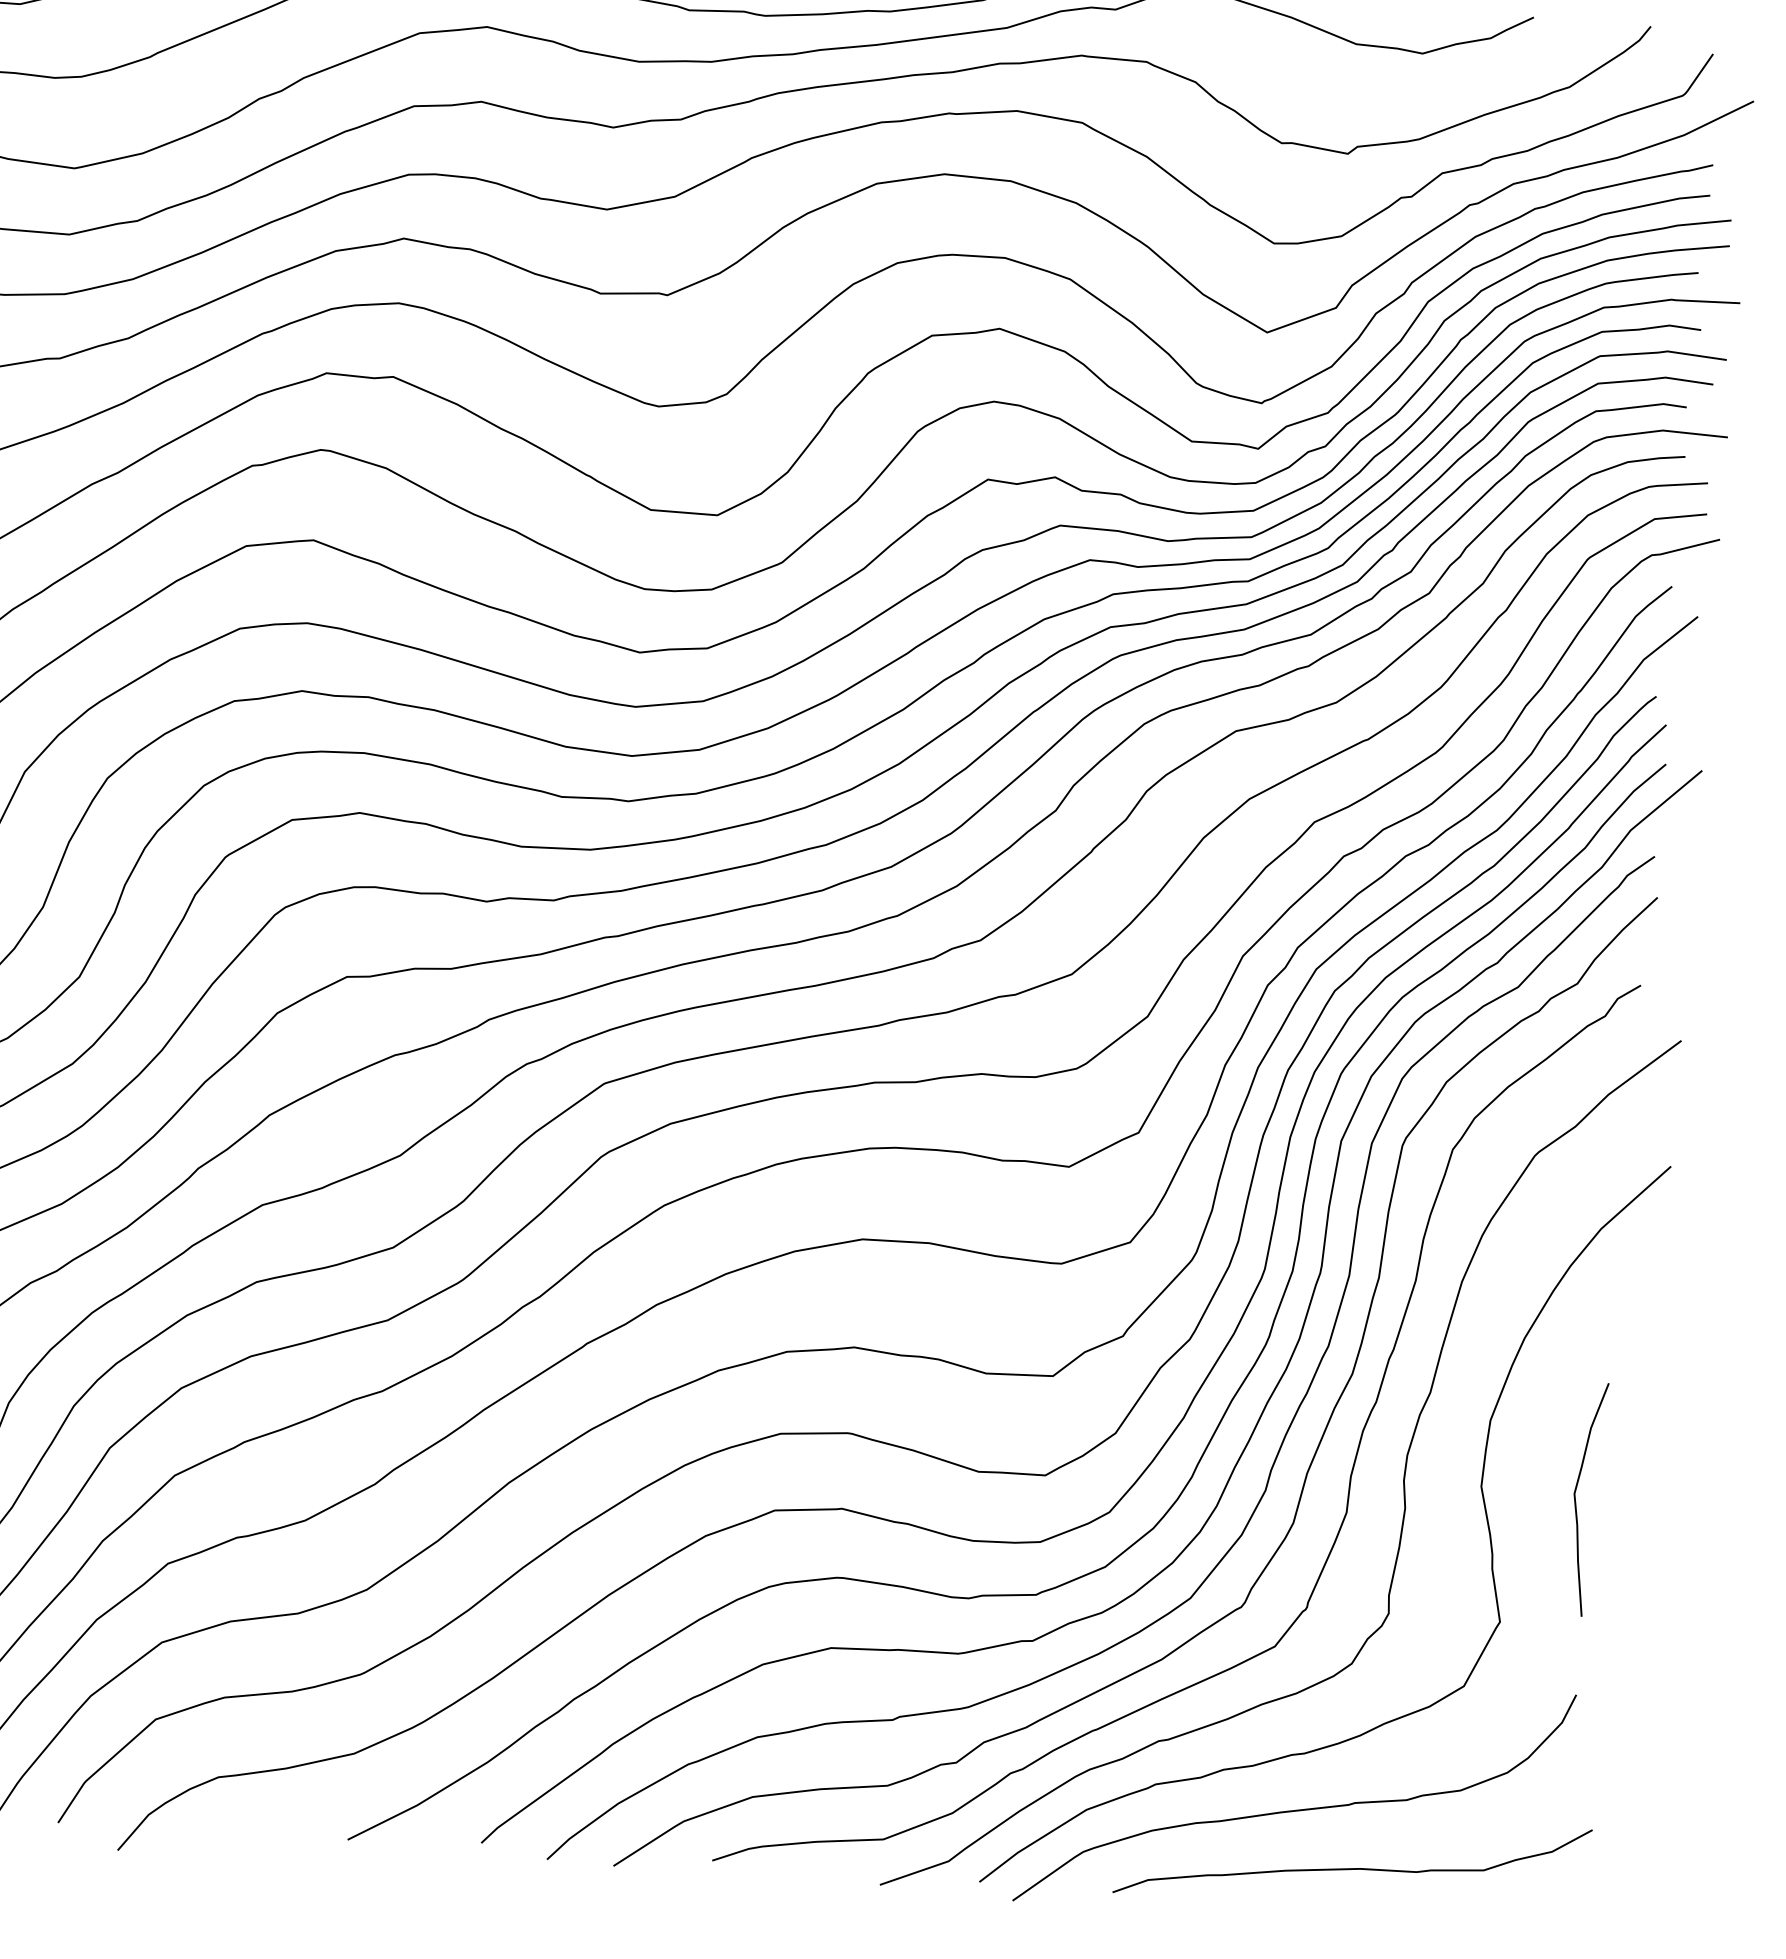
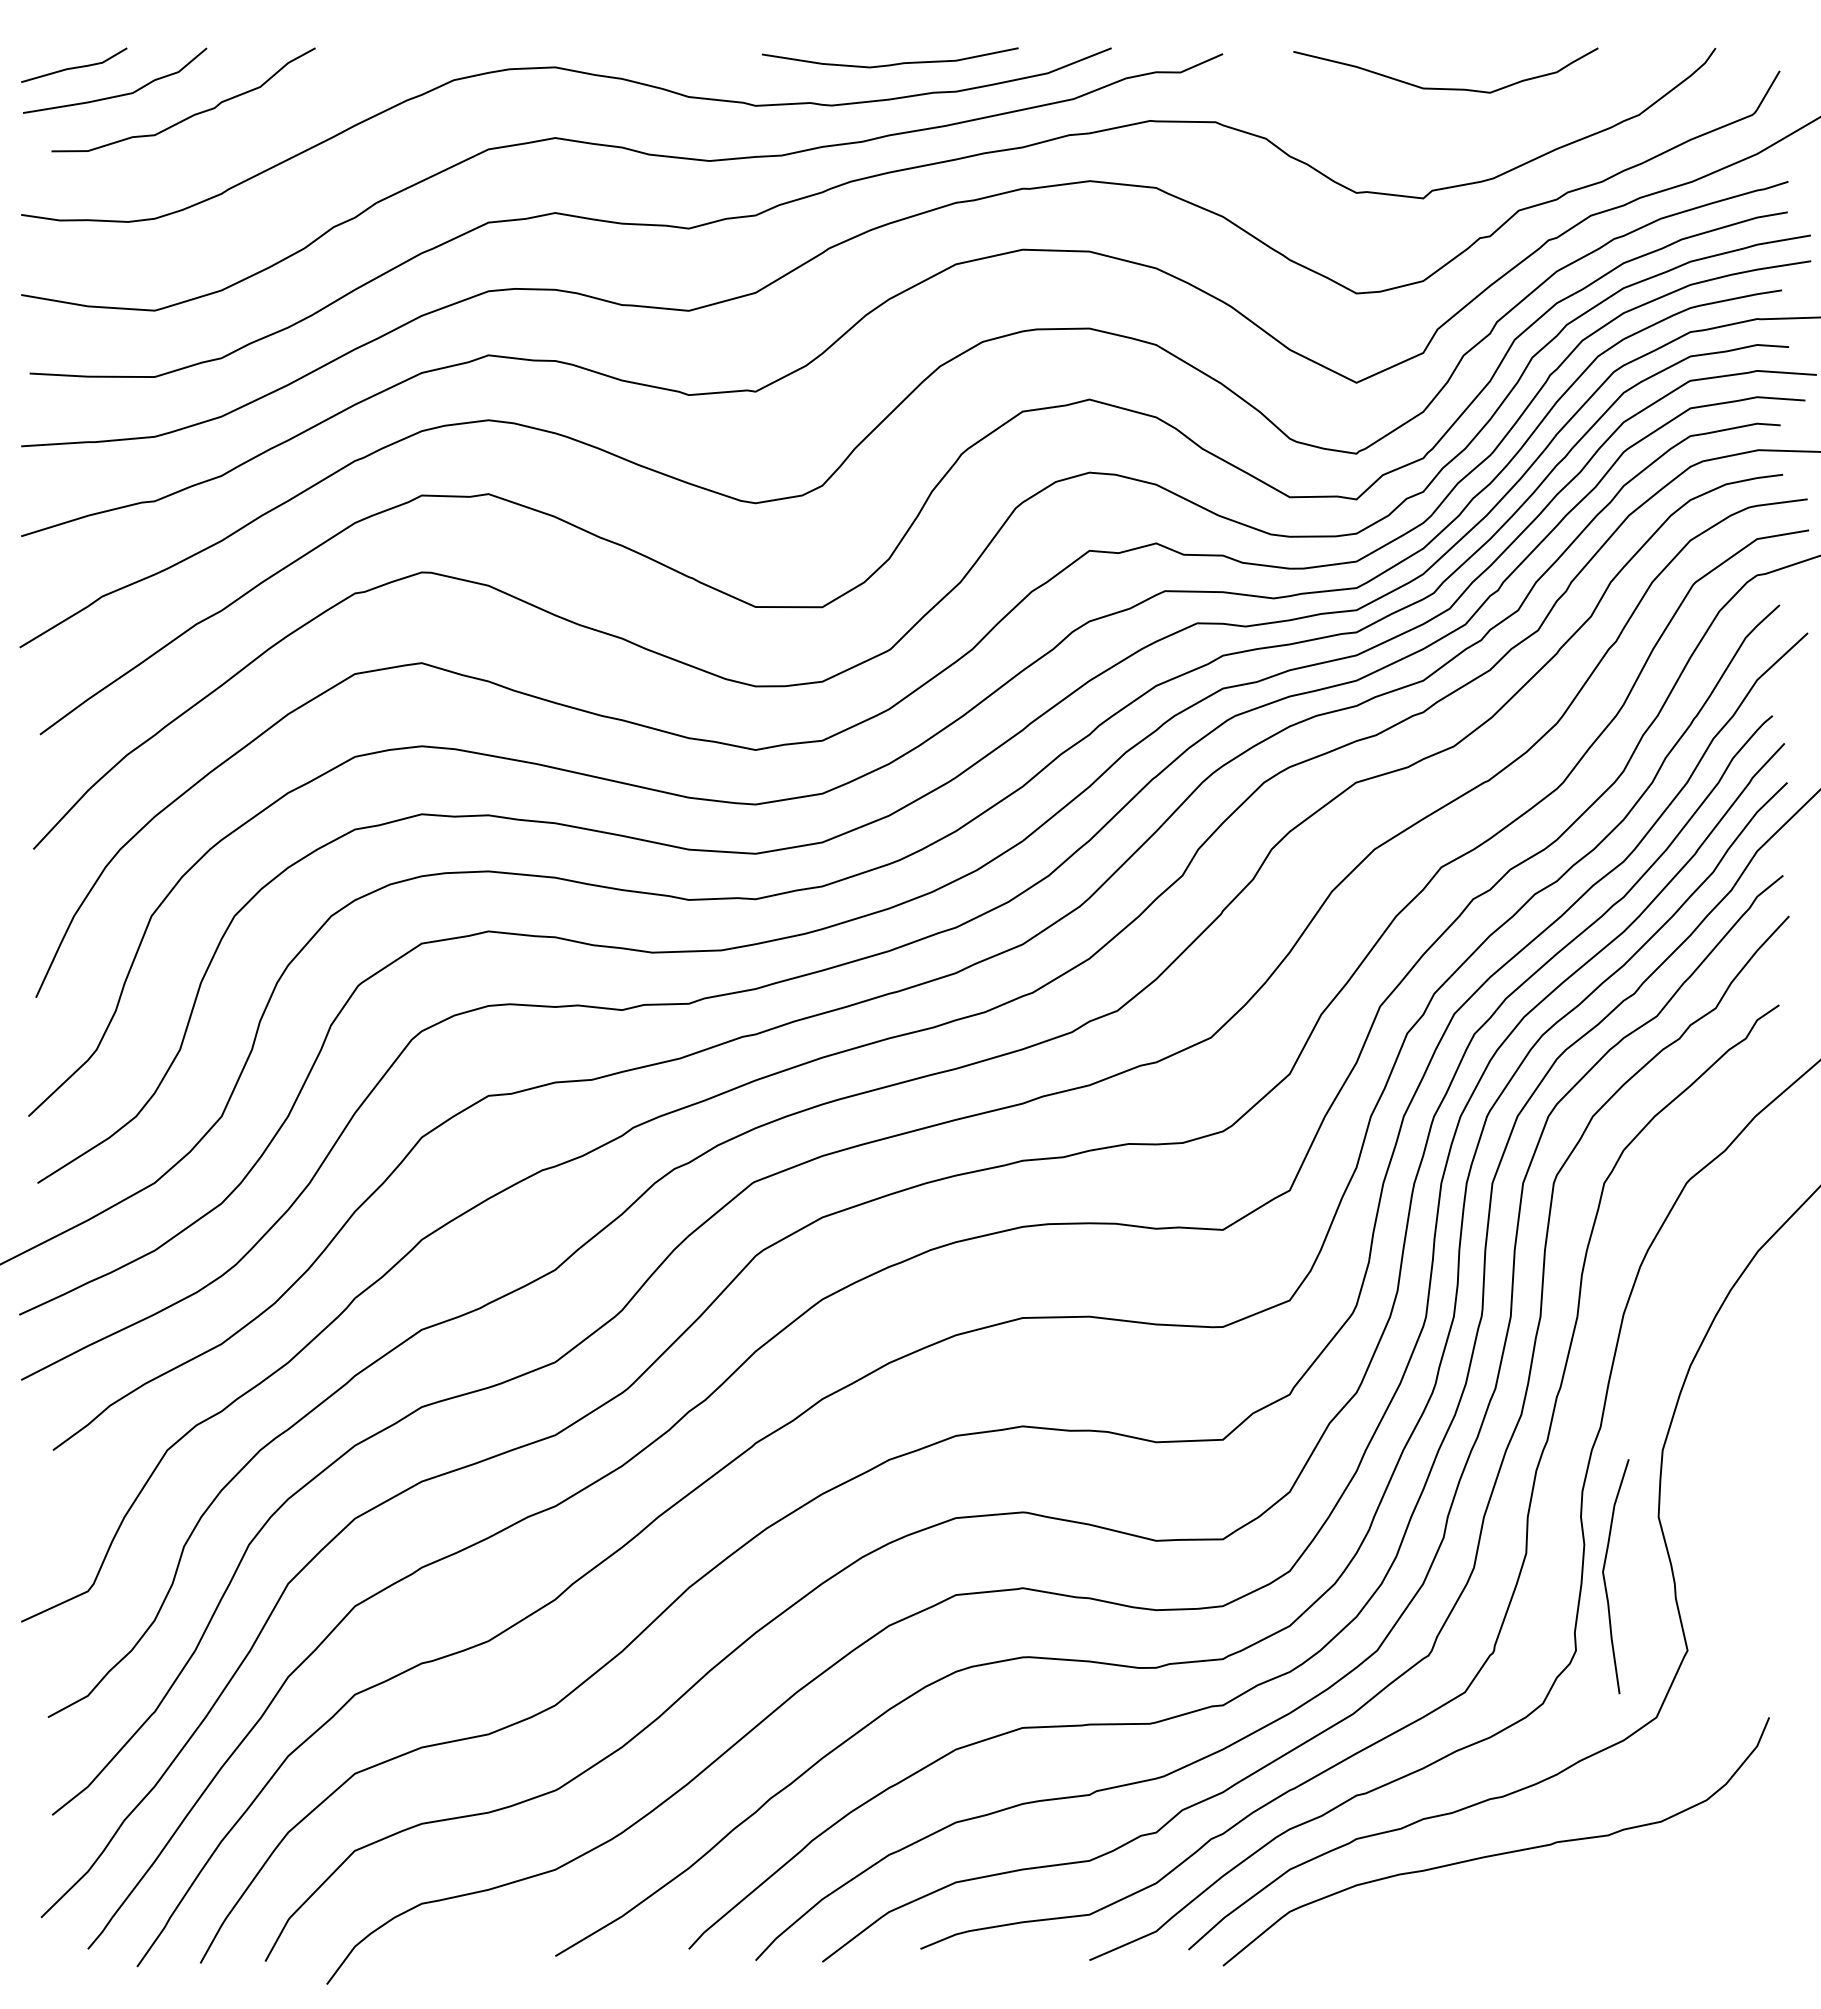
curve: (1576, 1501) -> (1605, 1579), moved
curve: (1351, 1868) -> (1558, 1907), removed

